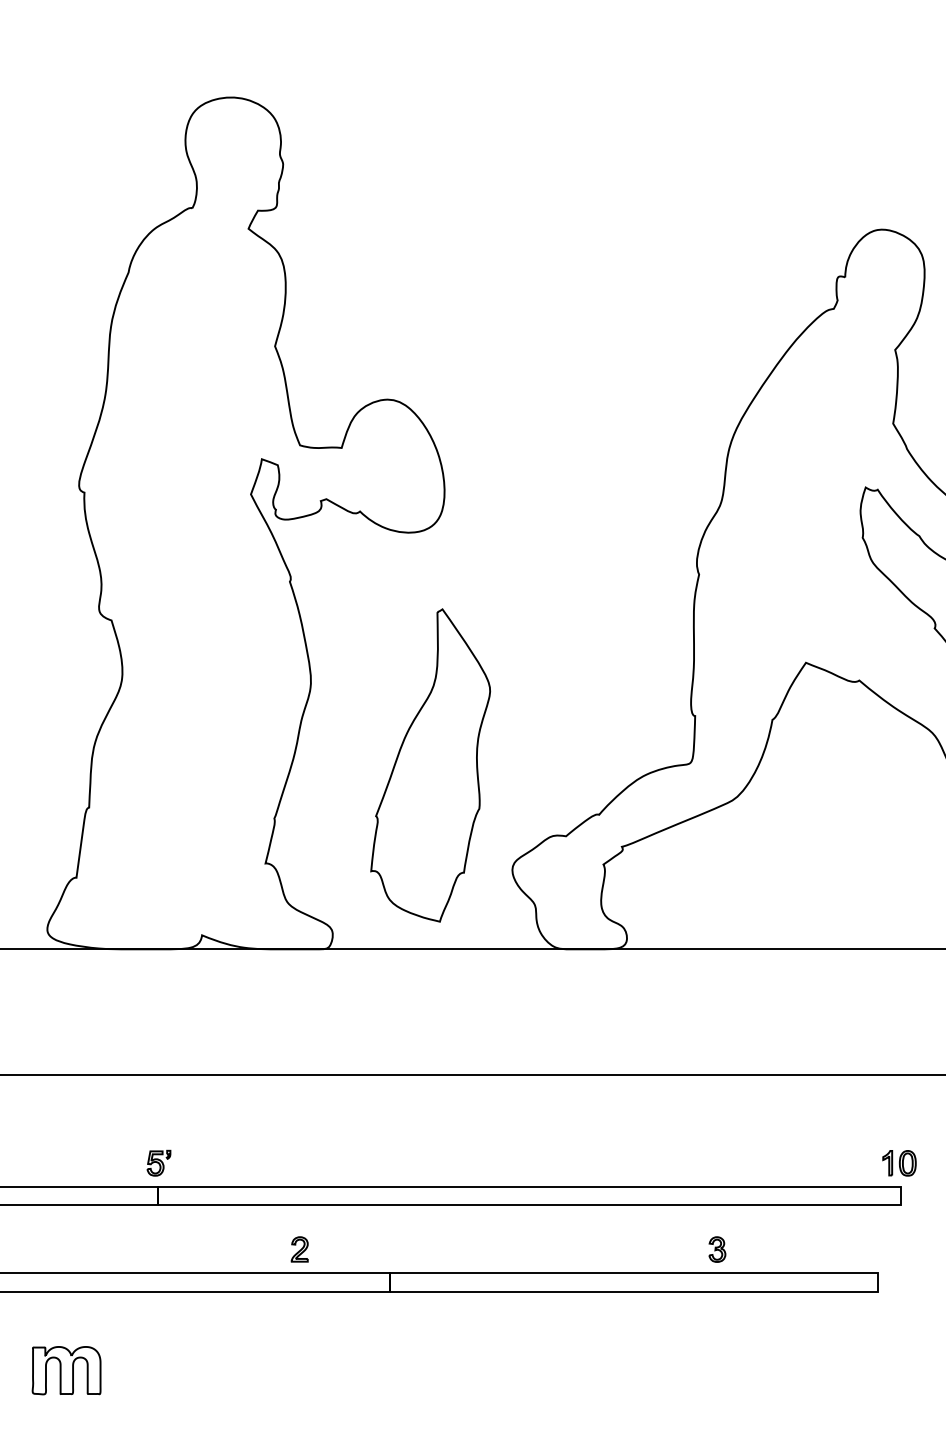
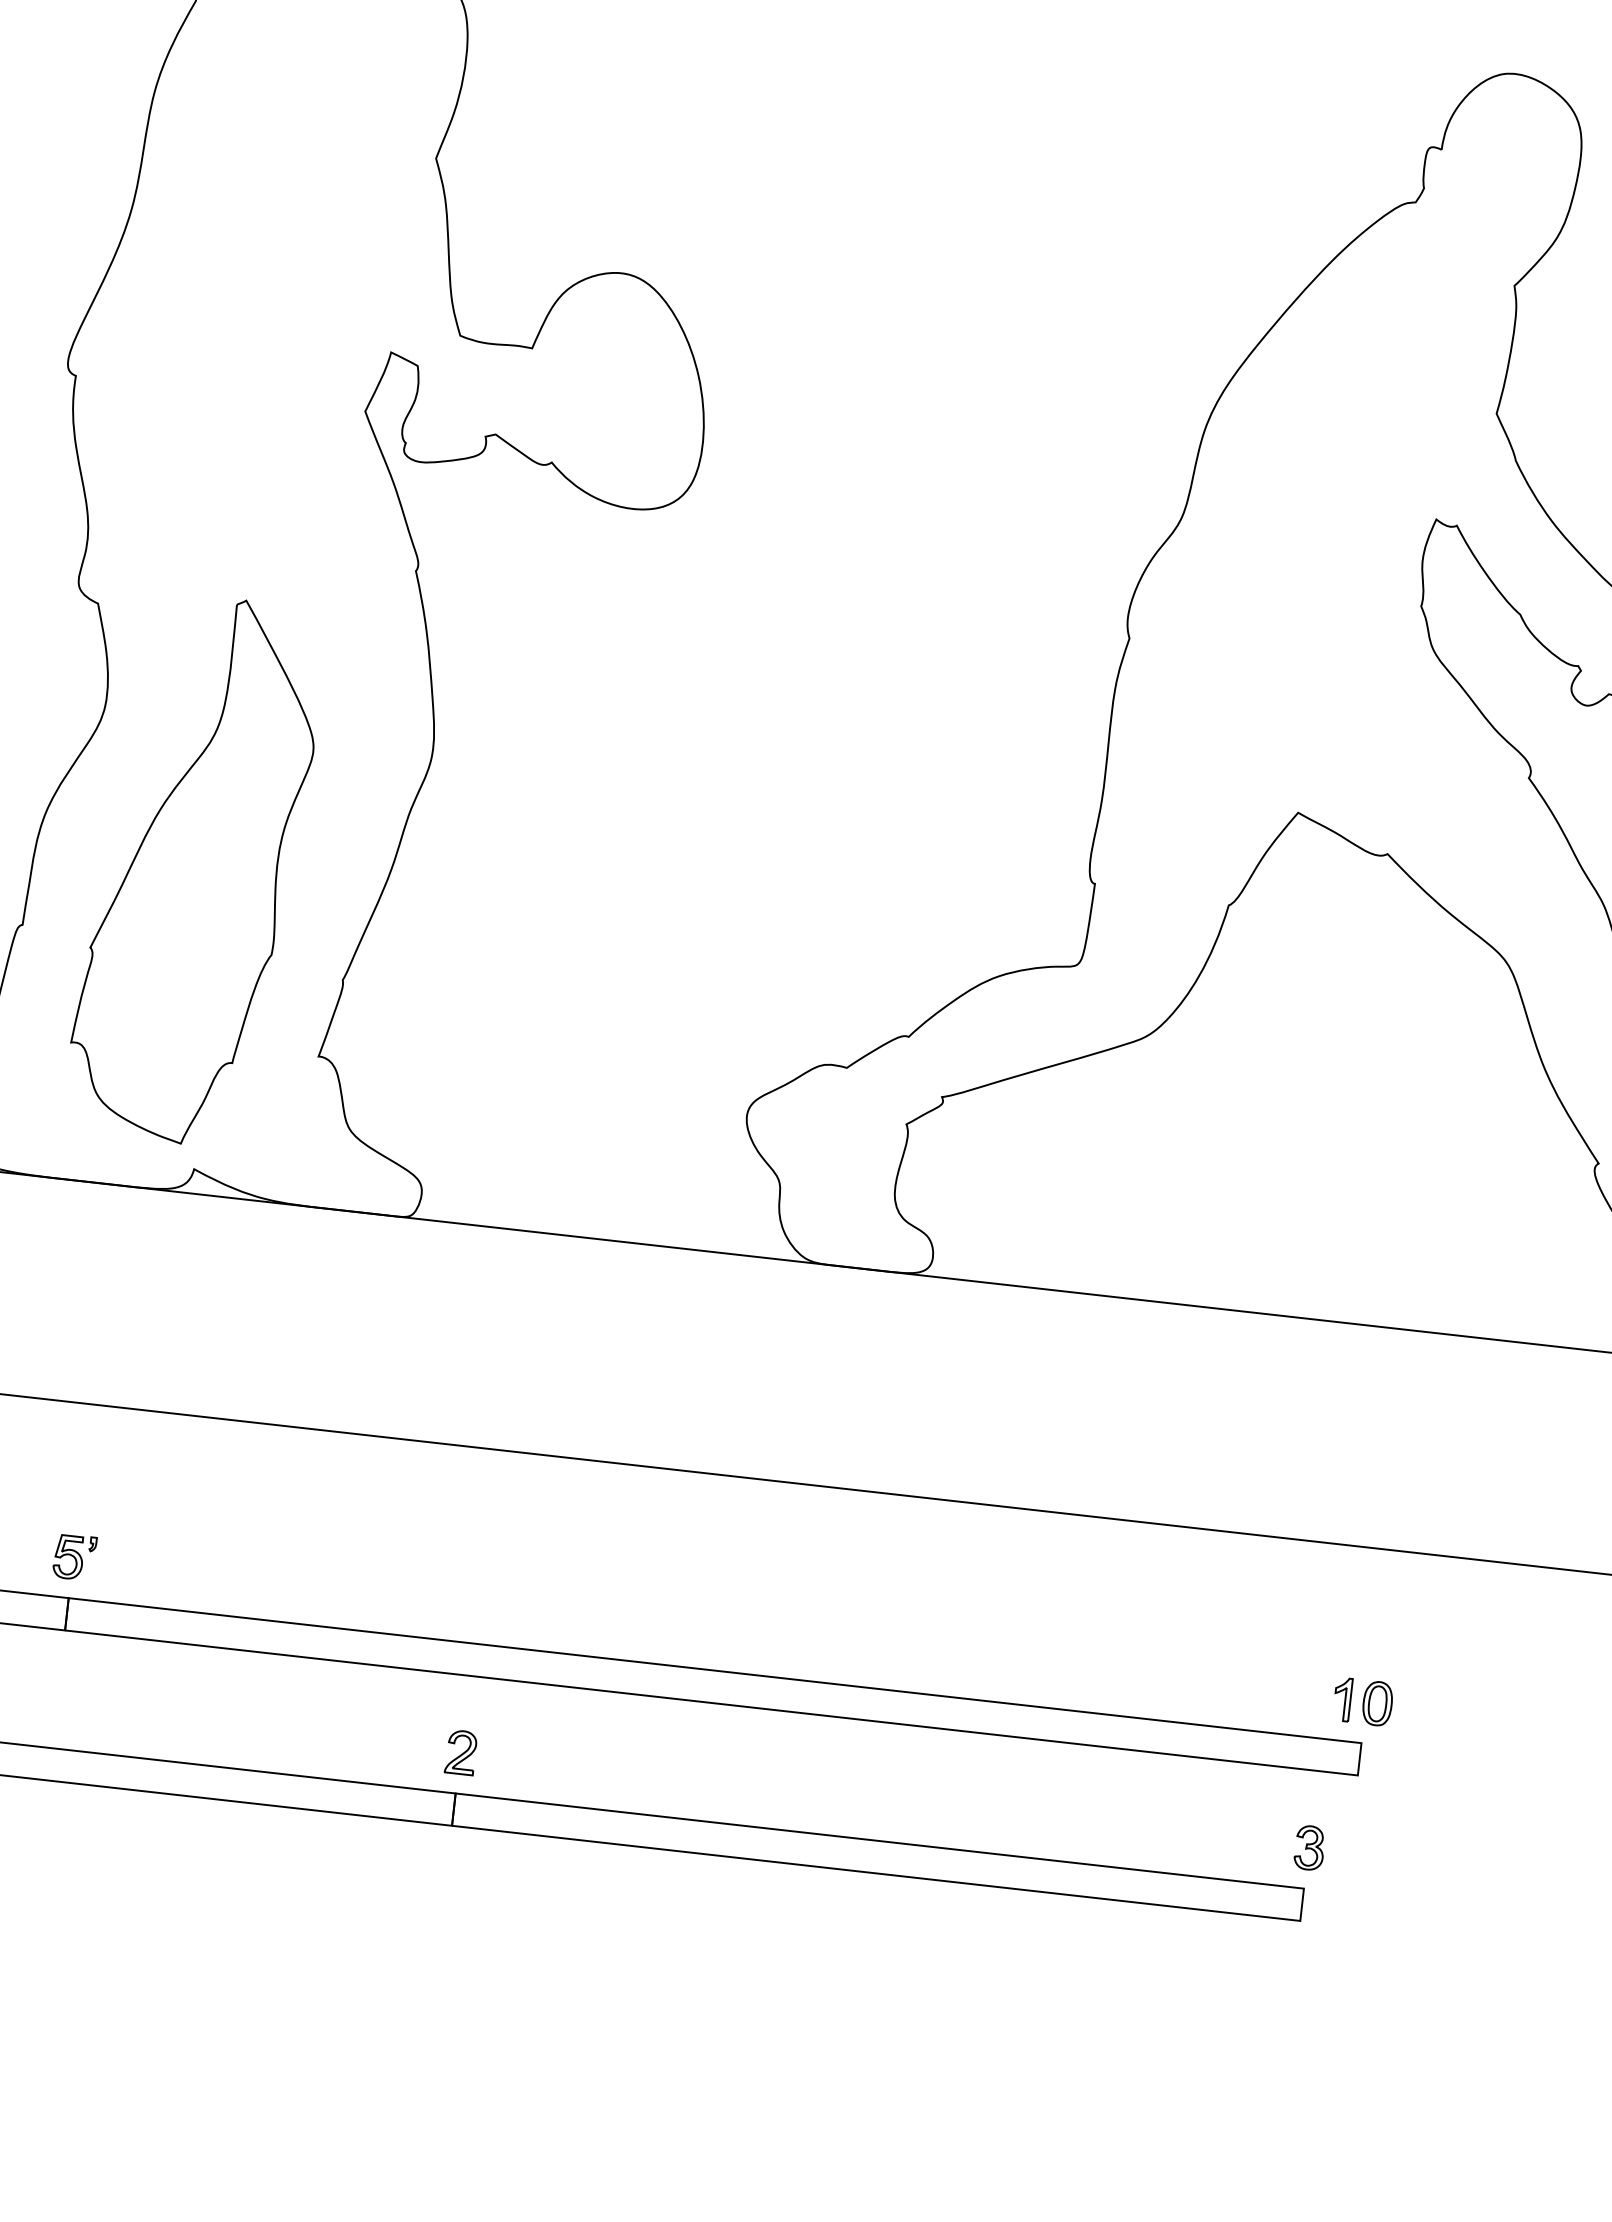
part: (430, 765) -> (194, 870), moved
part: (299, 1249) -> (460, 1752), moved
part: (717, 1249) -> (1309, 1847), moved

